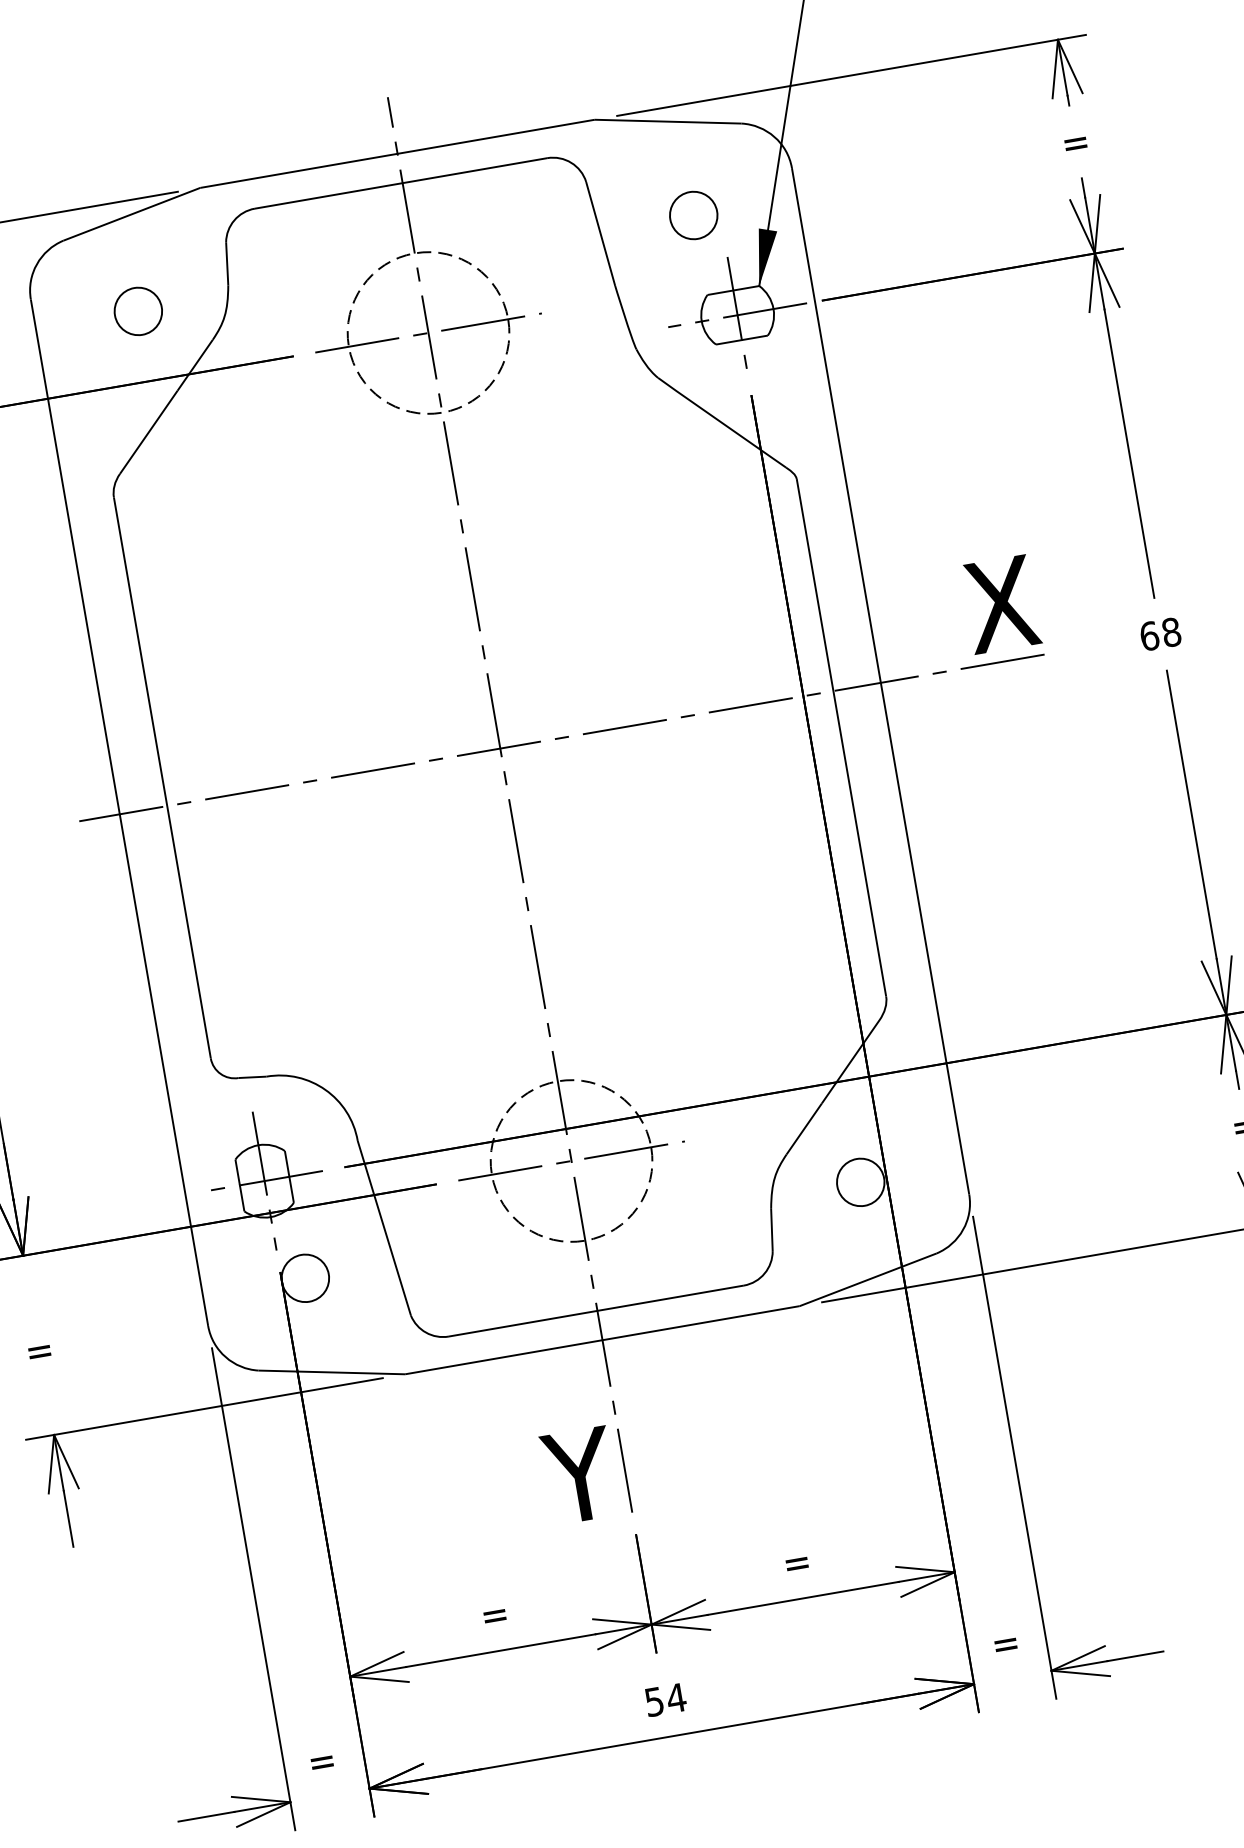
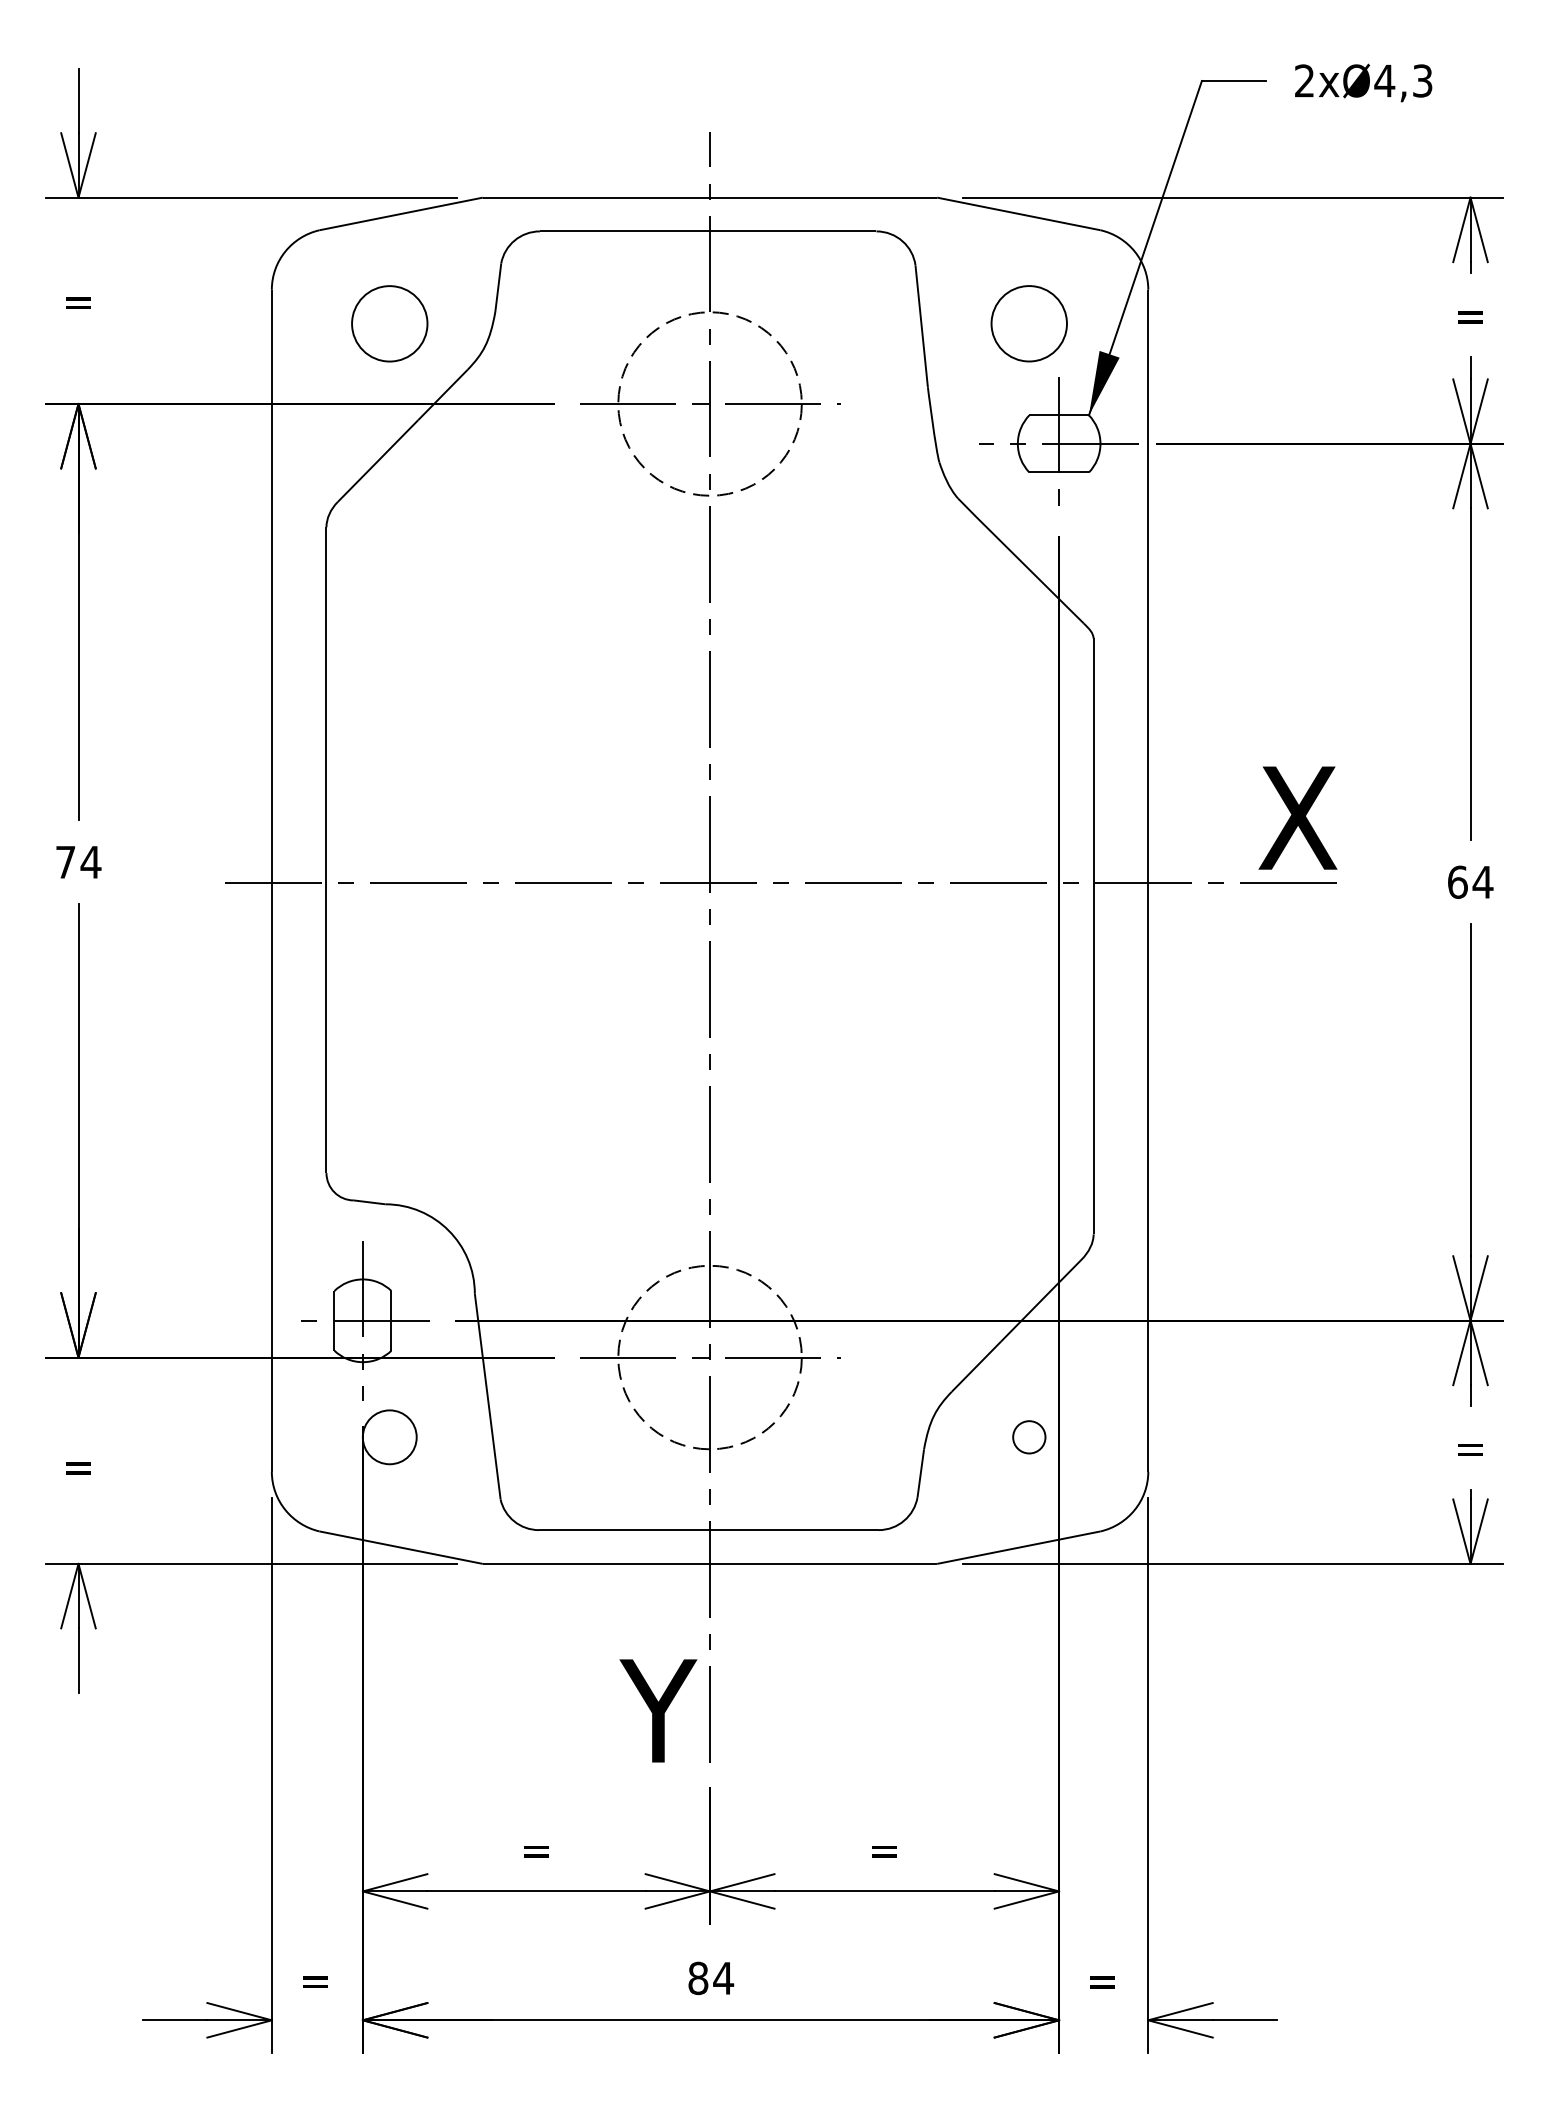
circle: (693, 215) -> (1029, 323), size x1.4
circle: (138, 311) -> (389, 323), size x1.4
text: (1170, 631) -> (1482, 881), 68 -> 64
circle: (860, 1182) -> (1029, 1437), size x0.6
text: (654, 1701) -> (698, 1978), 54 -> 84

